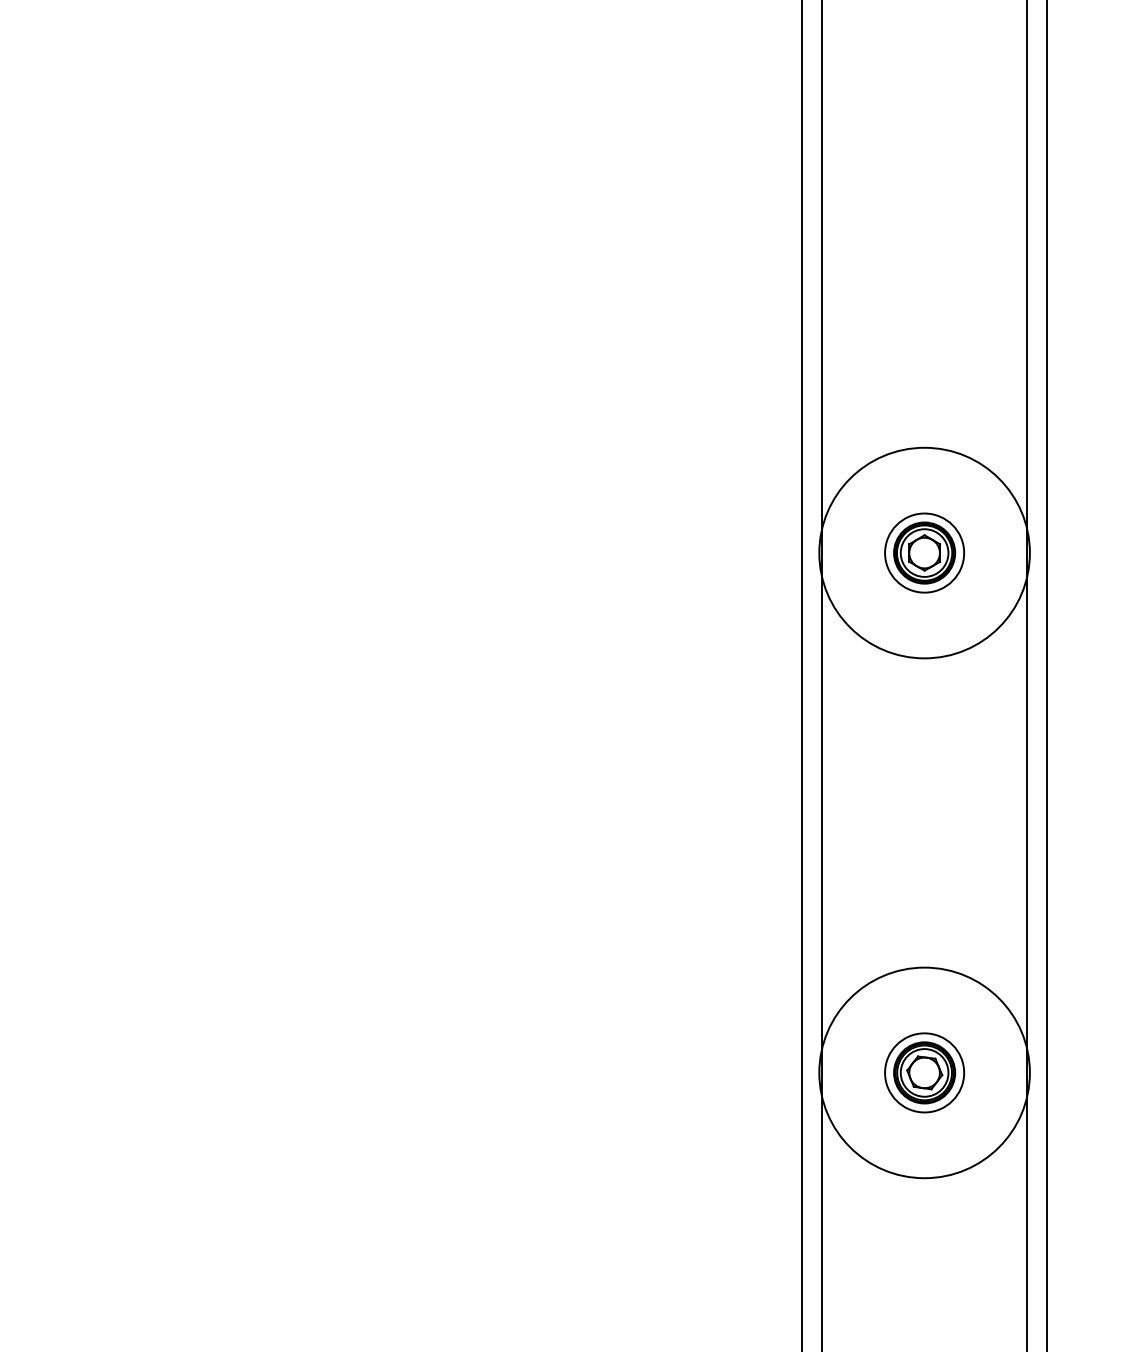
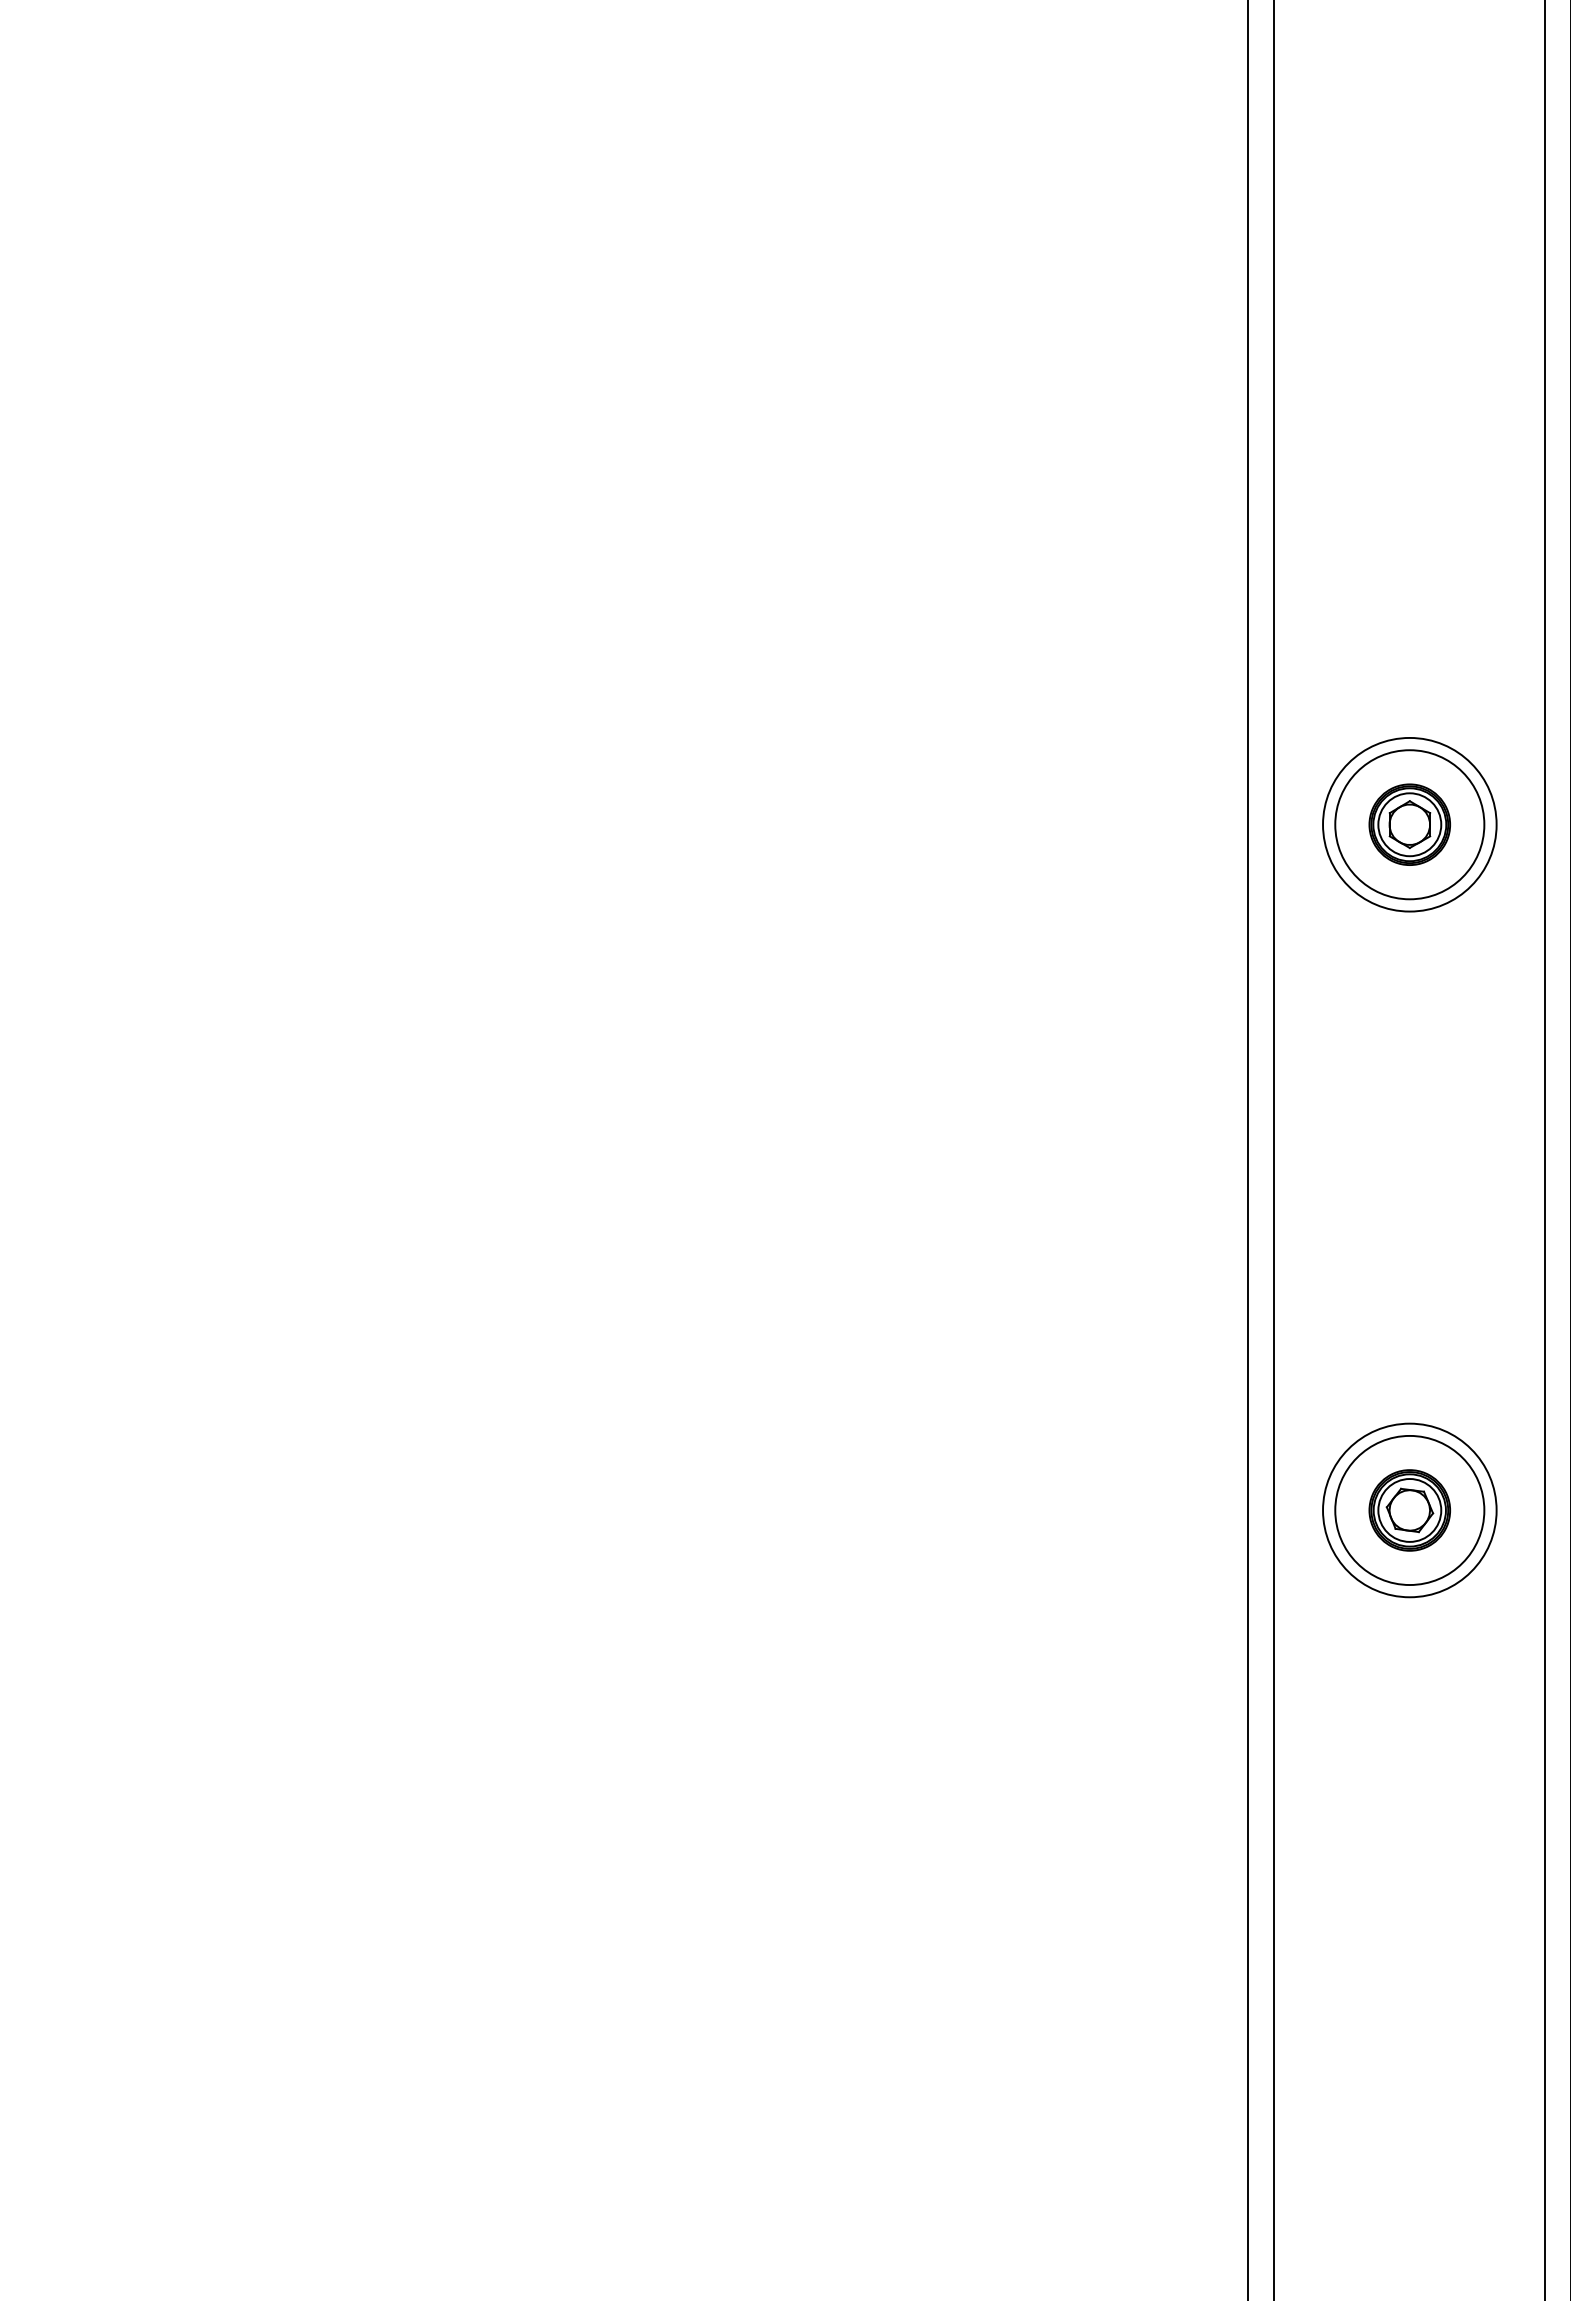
circle: (924, 552) -> (1409, 824), size x0.62
circle: (924, 552) -> (1409, 824), size x1.43
circle: (924, 1072) -> (1409, 1510), size x0.62
circle: (924, 1072) -> (1409, 1510), size x1.43

